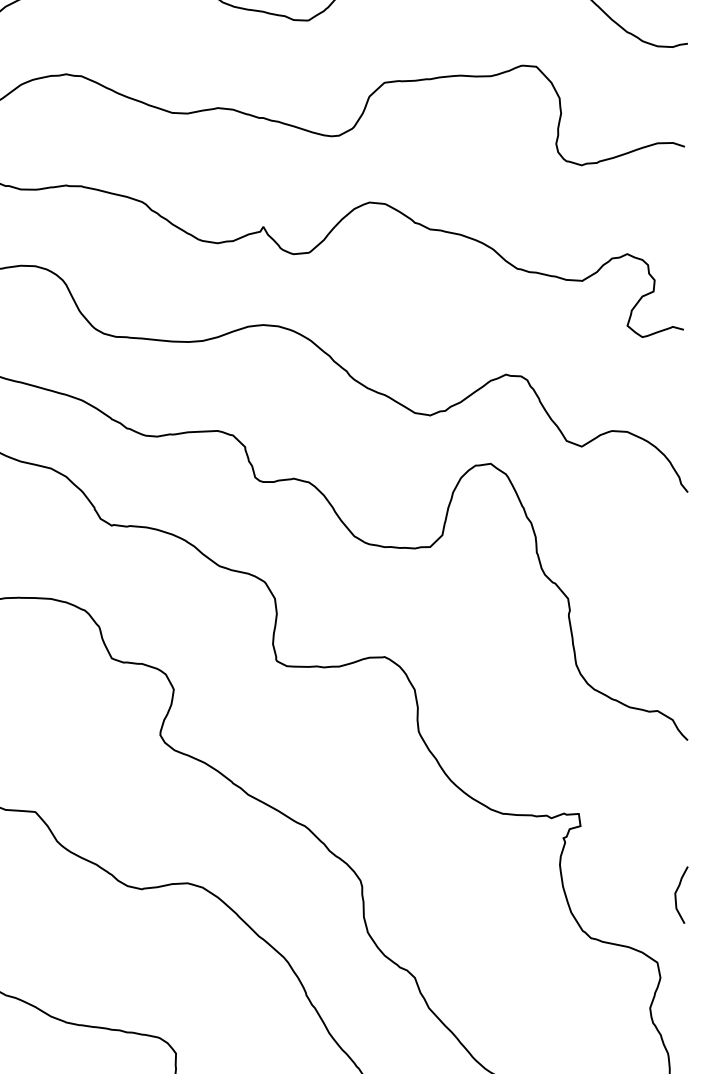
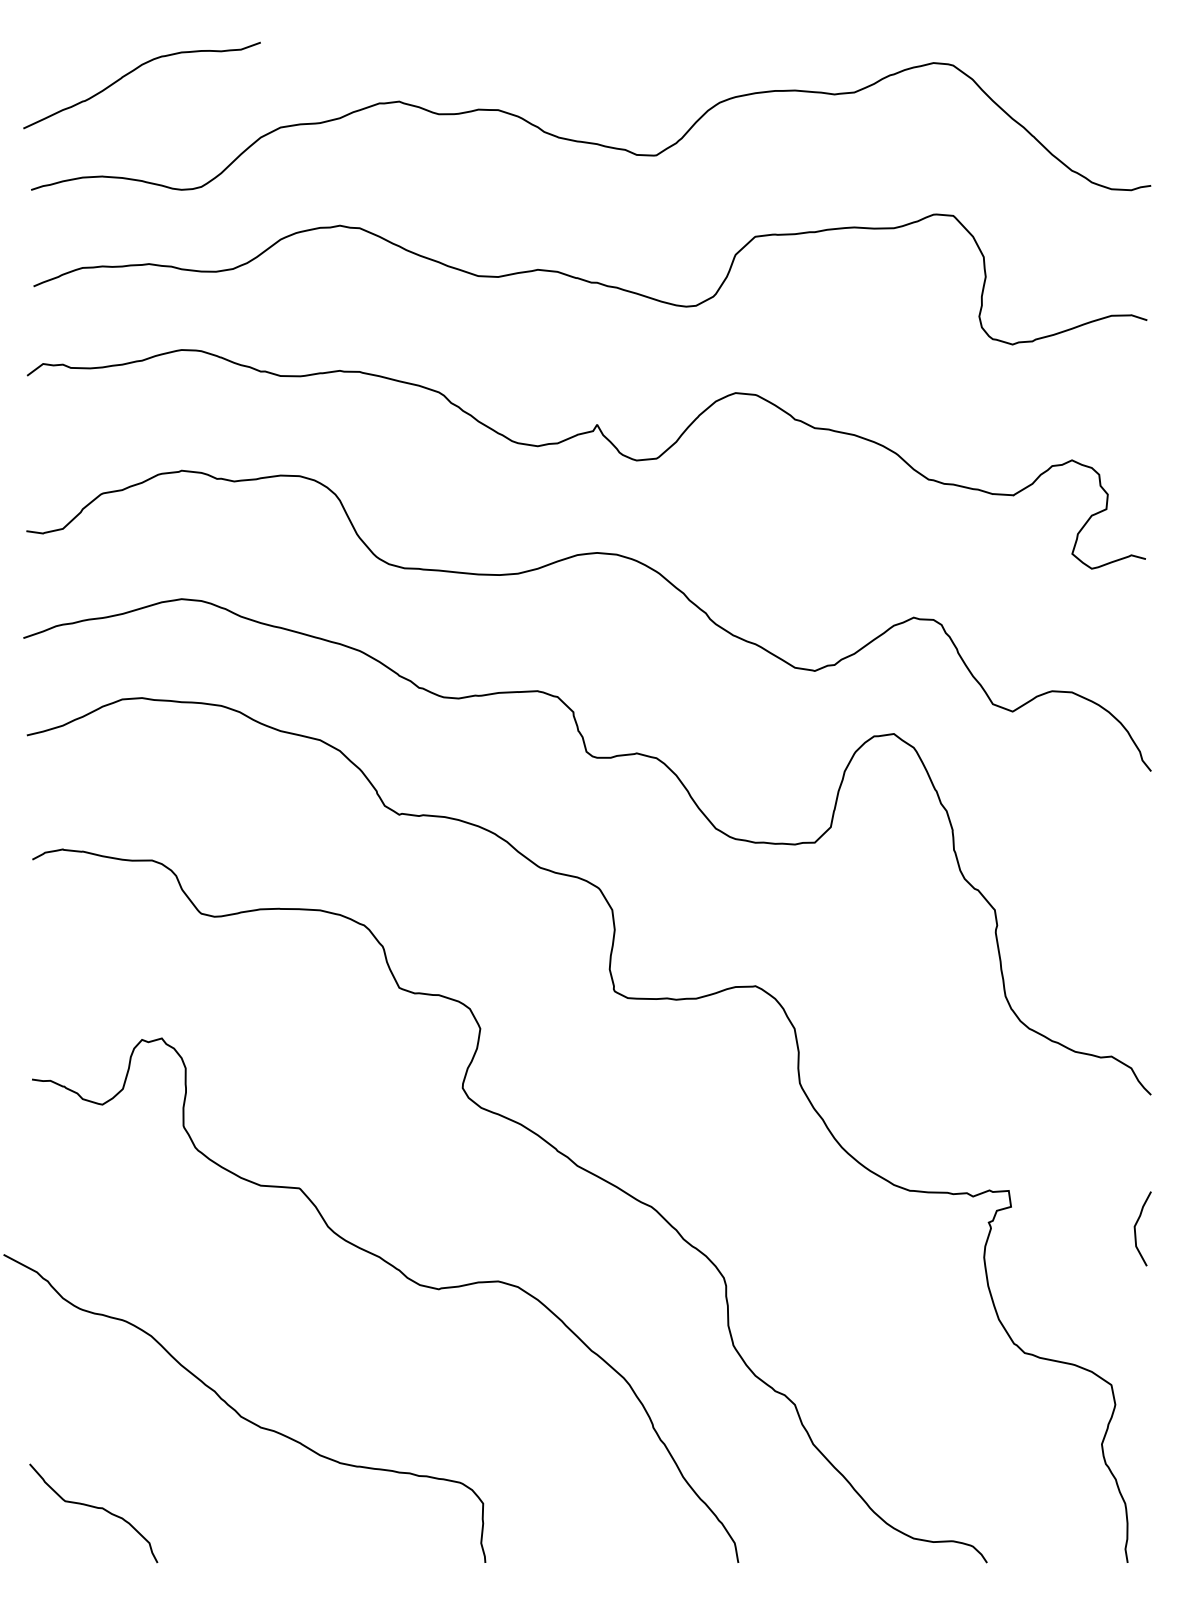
curve: (676, 892) -> (1136, 1225), moved

